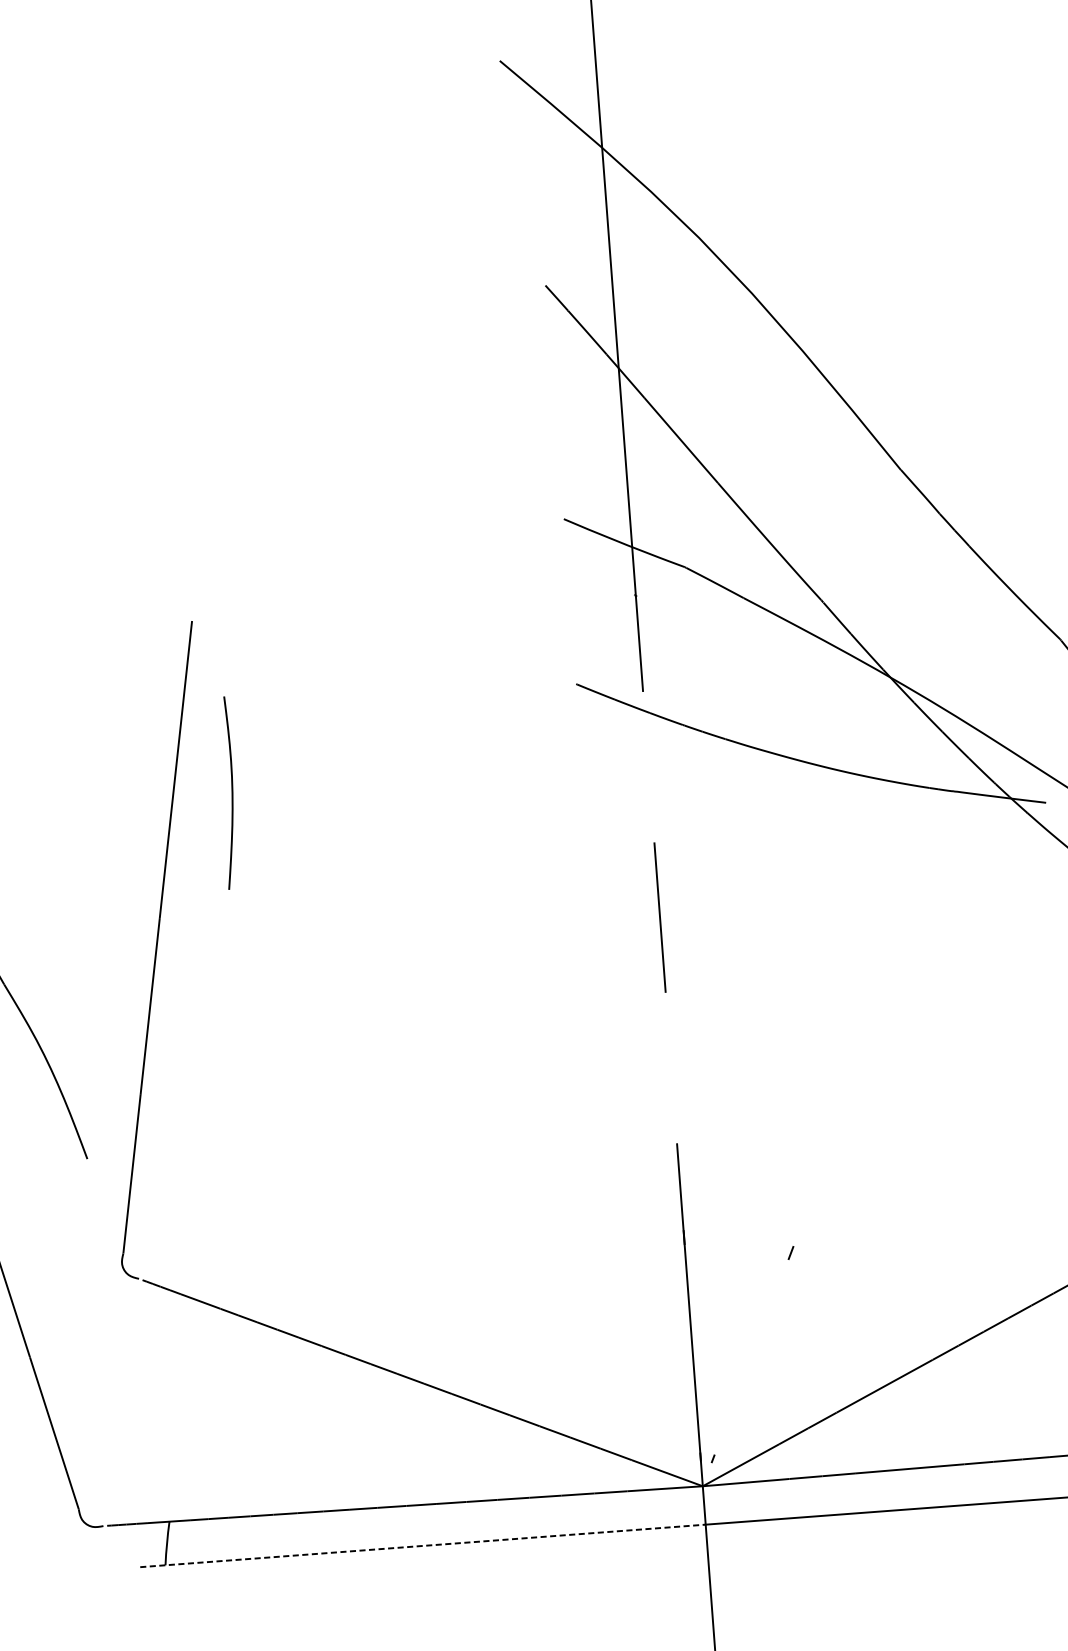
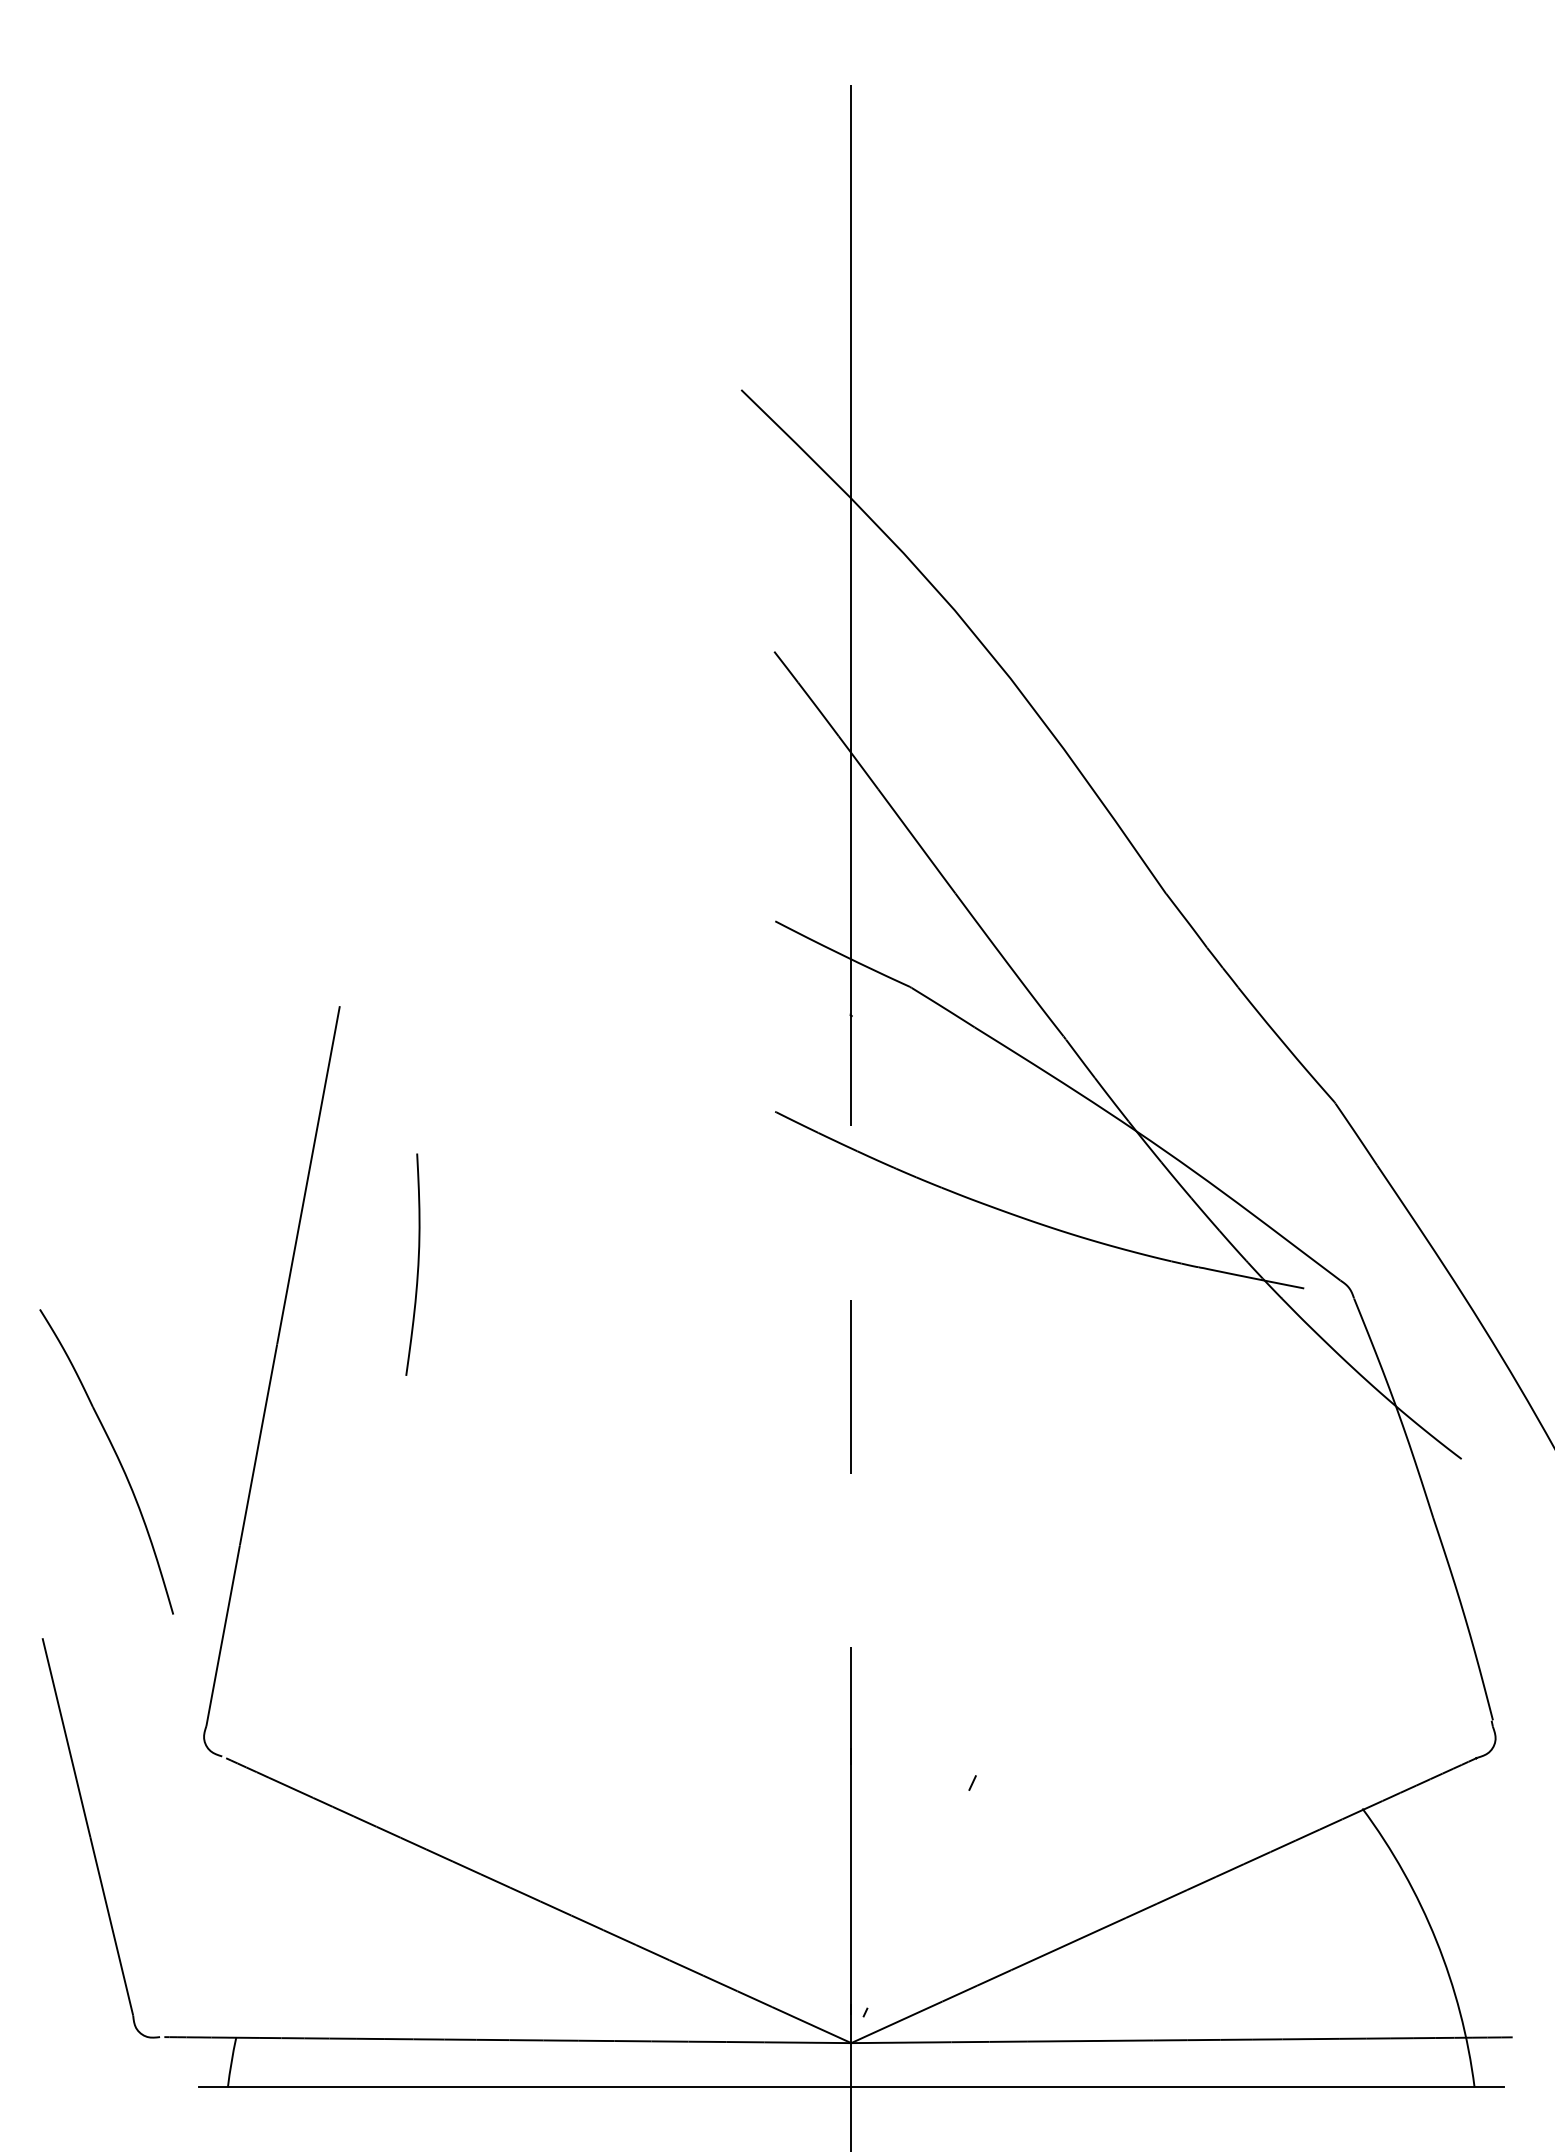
curve: (231, 792) -> (417, 1264), moved
line: (423, 1545) -> (525, 2087), dashed -> solid

